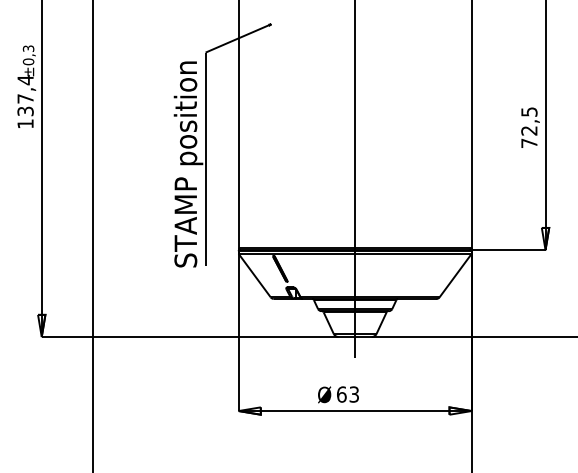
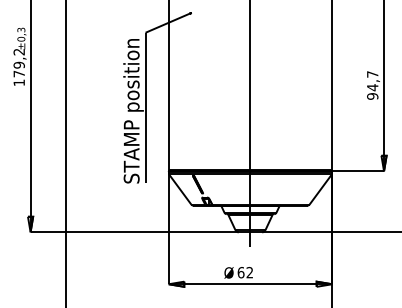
text: (25, 95) -> (19, 62), 137,4 -> 179,2
text: (529, 127) -> (372, 85), 72,5 -> 94,7
text: (353, 394) -> (249, 272), 63 -> 62

